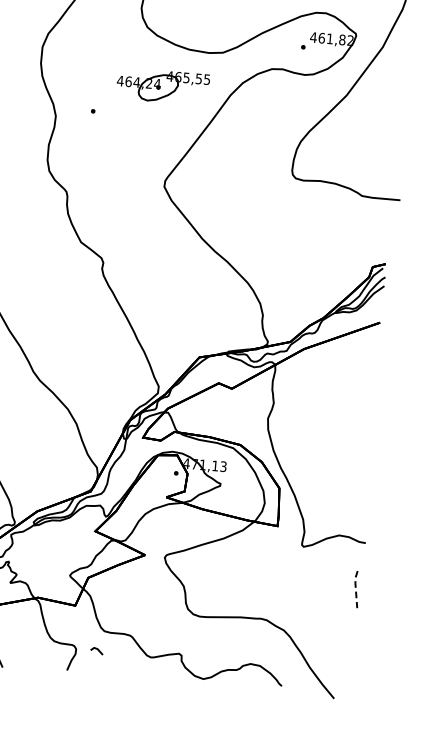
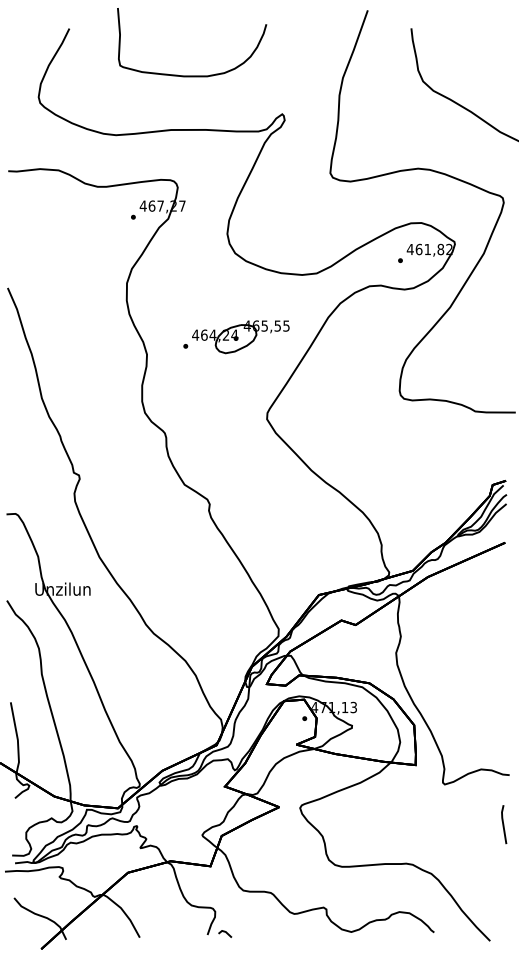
part: (162, 86) -> (240, 337), moved
line: (356, 588) -> (503, 823), dashed -> solid
line: (97, 650) -> (225, 933), moved

